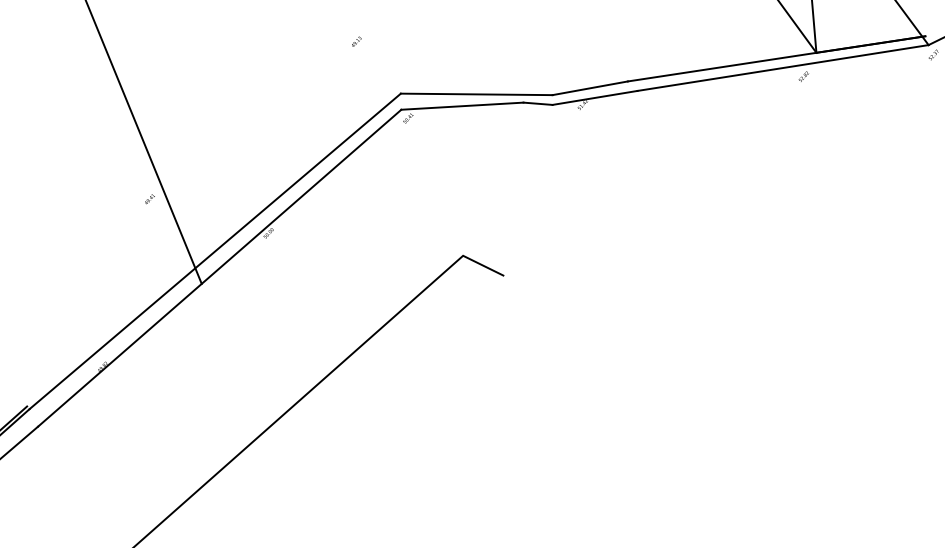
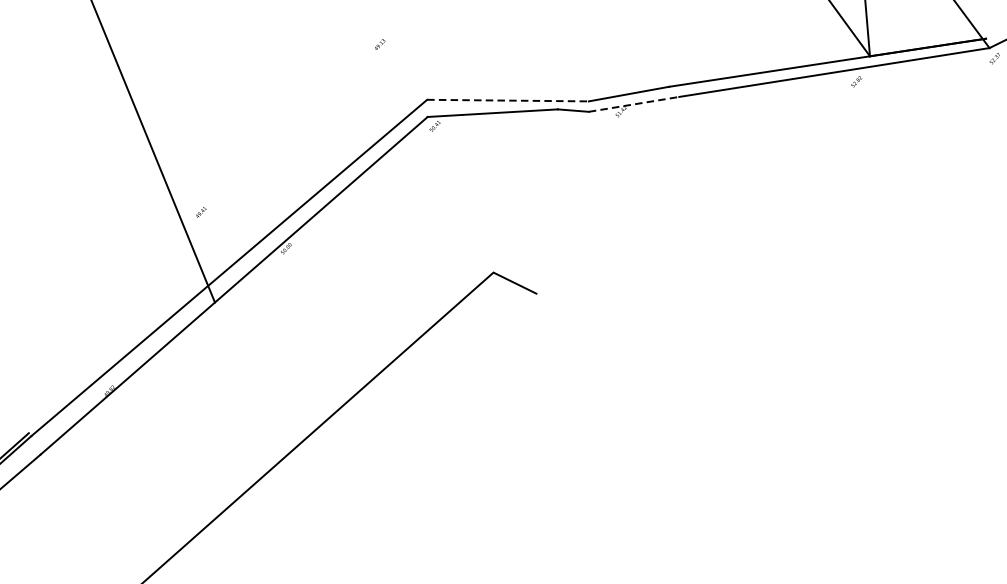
line: (476, 94) -> (507, 100), solid -> dashed
line: (595, 97) -> (634, 103), solid -> dashed
text: (149, 199) -> (200, 212), moved

